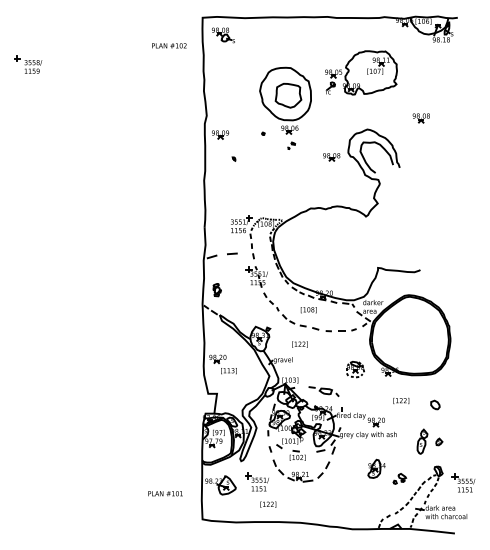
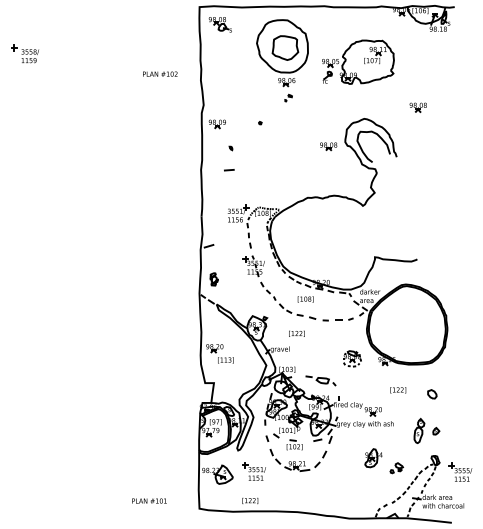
text: (169, 45) -> (160, 73), moved
part: (285, 107) -> (282, 59), moved
line: (232, 253) -> (229, 169), moved
text: (165, 493) -> (149, 500), moved
text: (268, 504) -> (250, 500), moved

